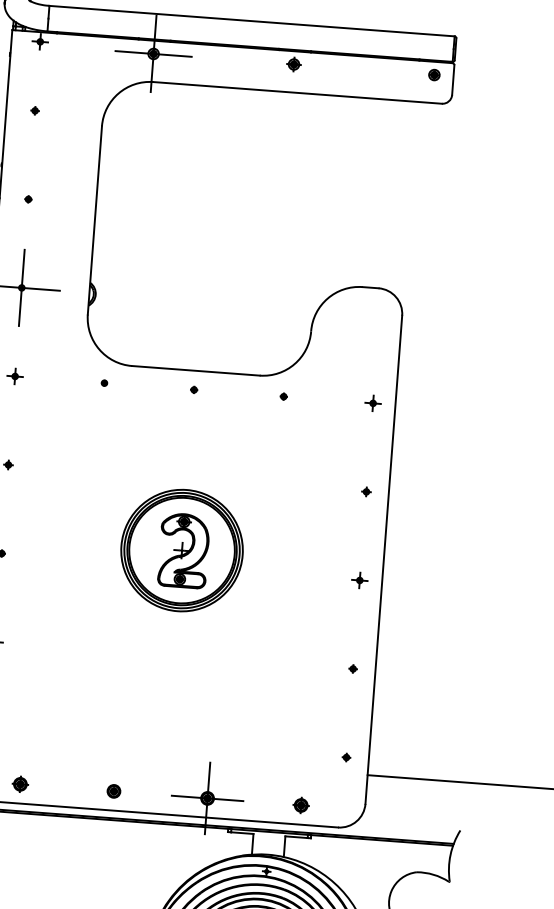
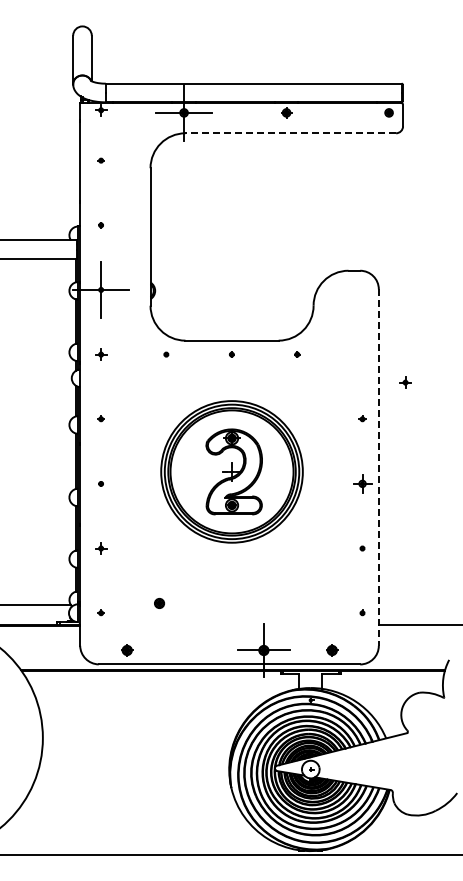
line: (297, 93) -> (290, 133), solid -> dashed
part: (373, 403) -> (405, 382), moved
part: (181, 549) -> (231, 471), size x1.6
line: (383, 560) -> (378, 468), solid -> dashed
part: (359, 579) -> (362, 483), size x1.6
part: (113, 791) -> (159, 603), moved

